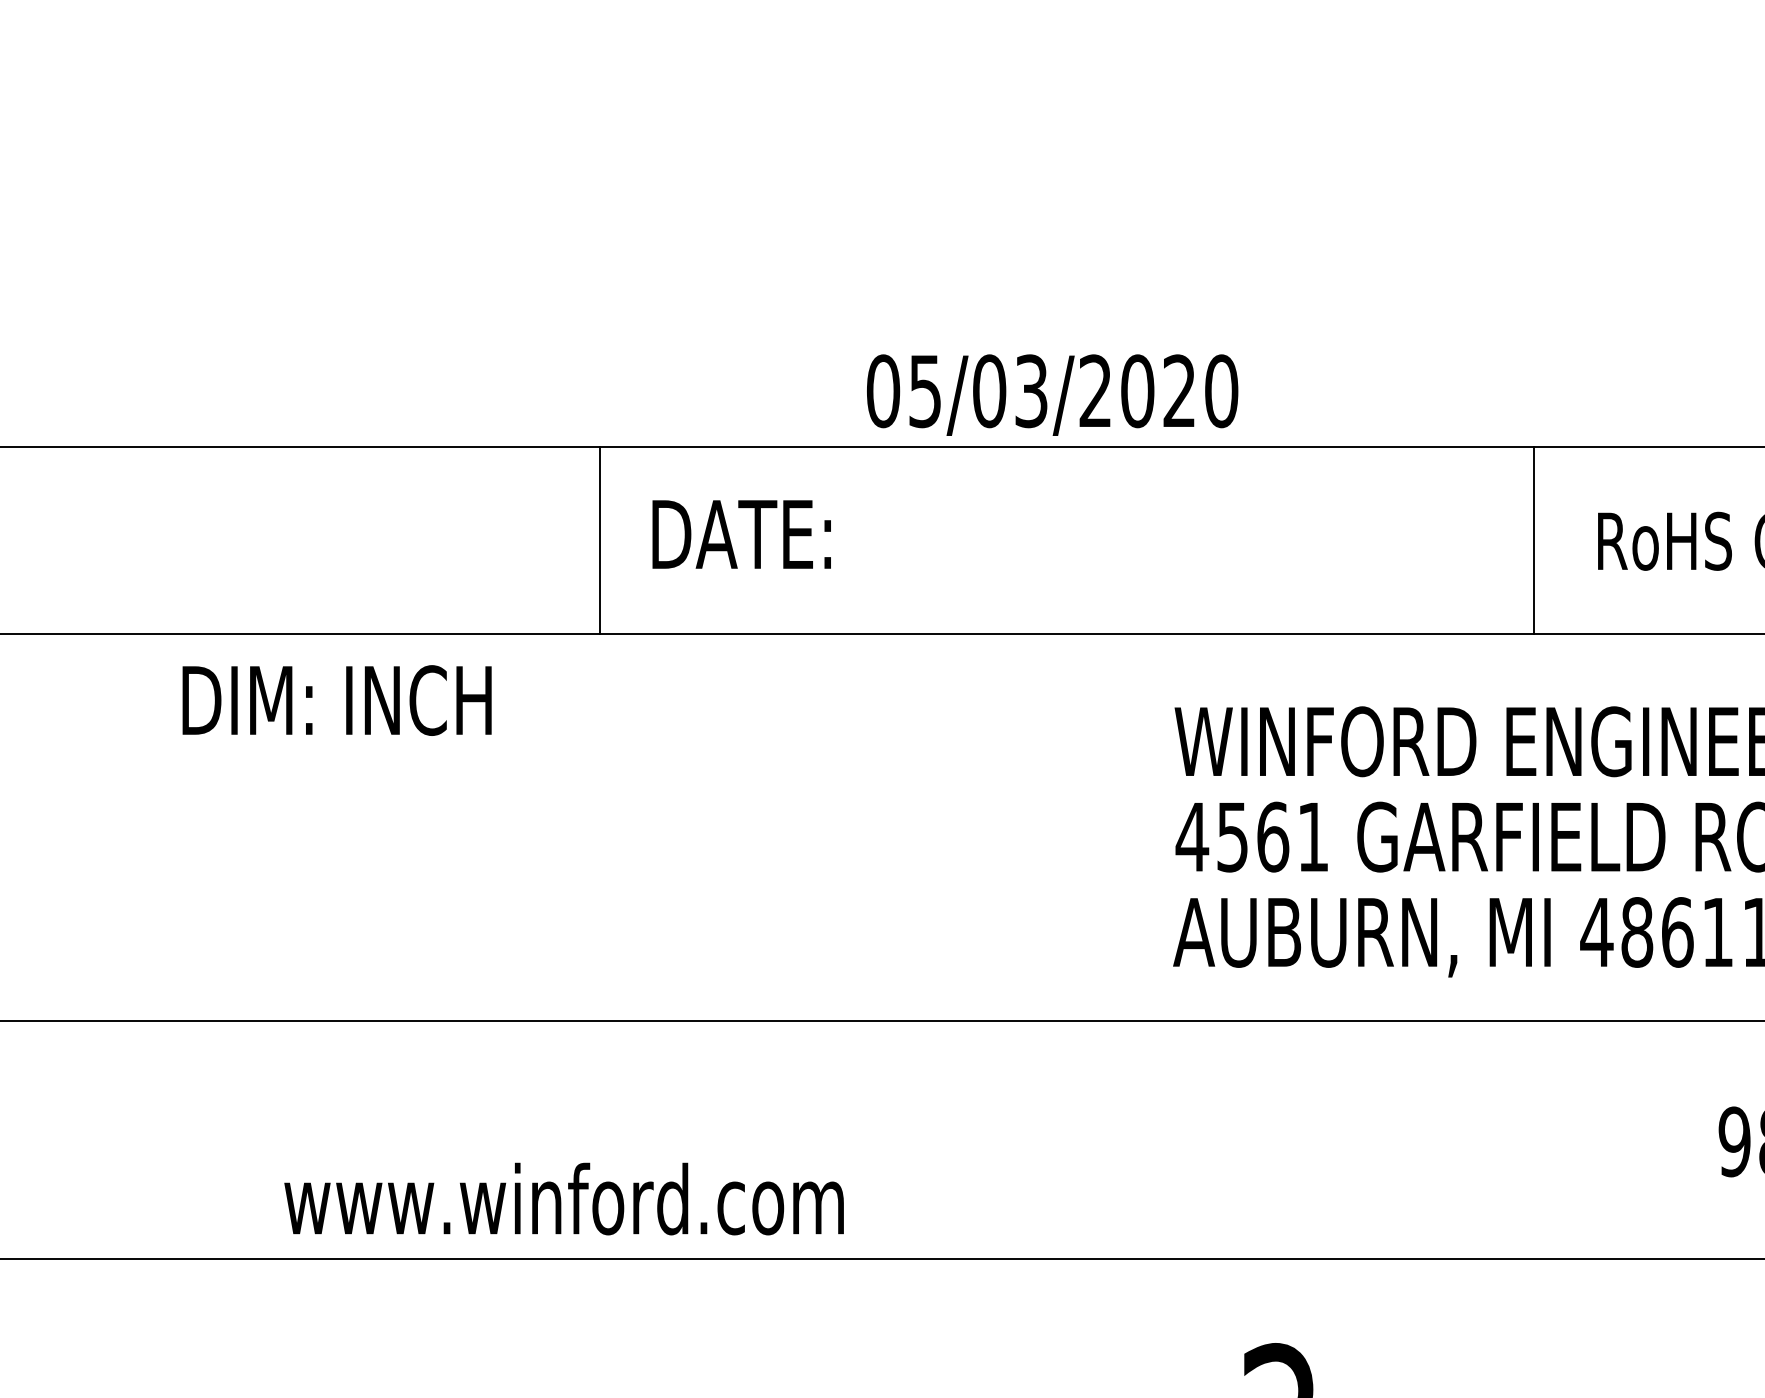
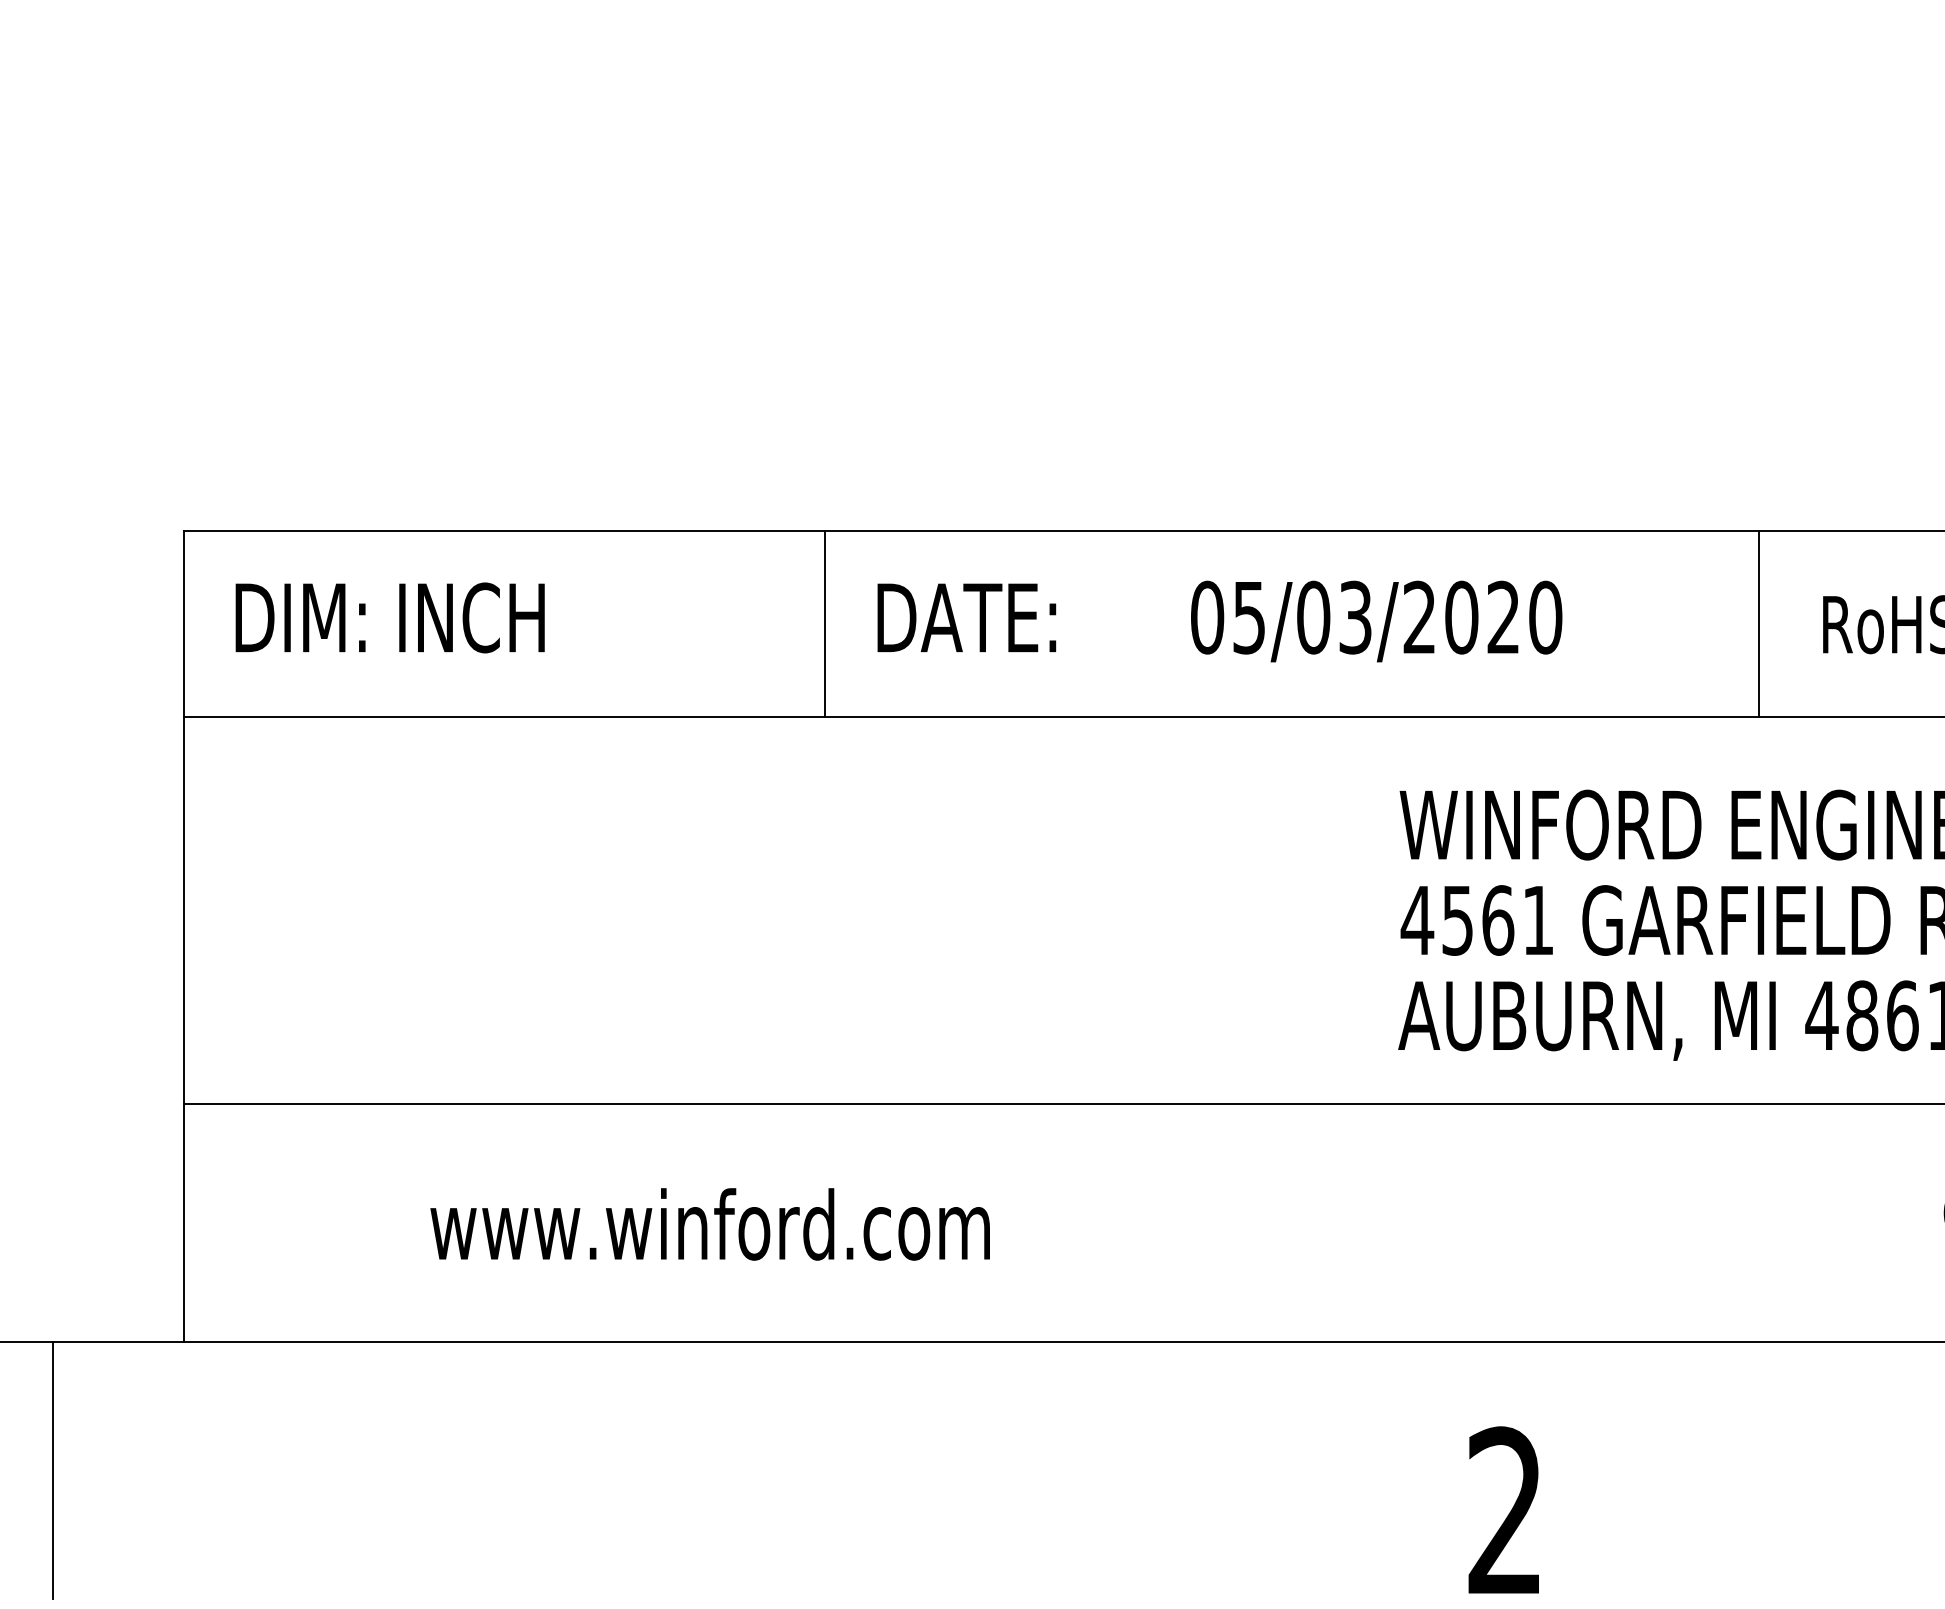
text: (1052, 395) -> (1376, 621), moved
text: (336, 700) -> (389, 617), moved
text: (563, 1199) -> (709, 1224), moved

